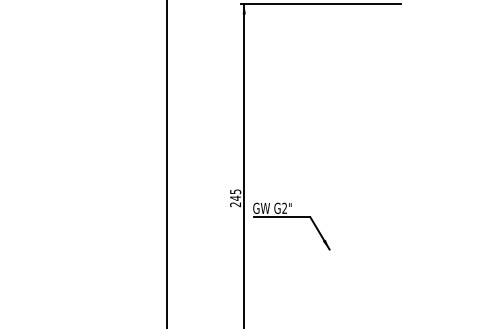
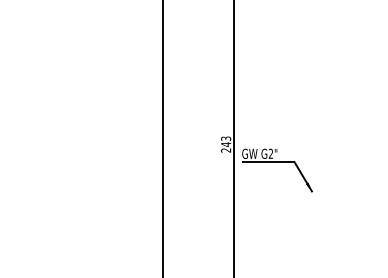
text: (235, 191) -> (226, 138), 245 -> 243

